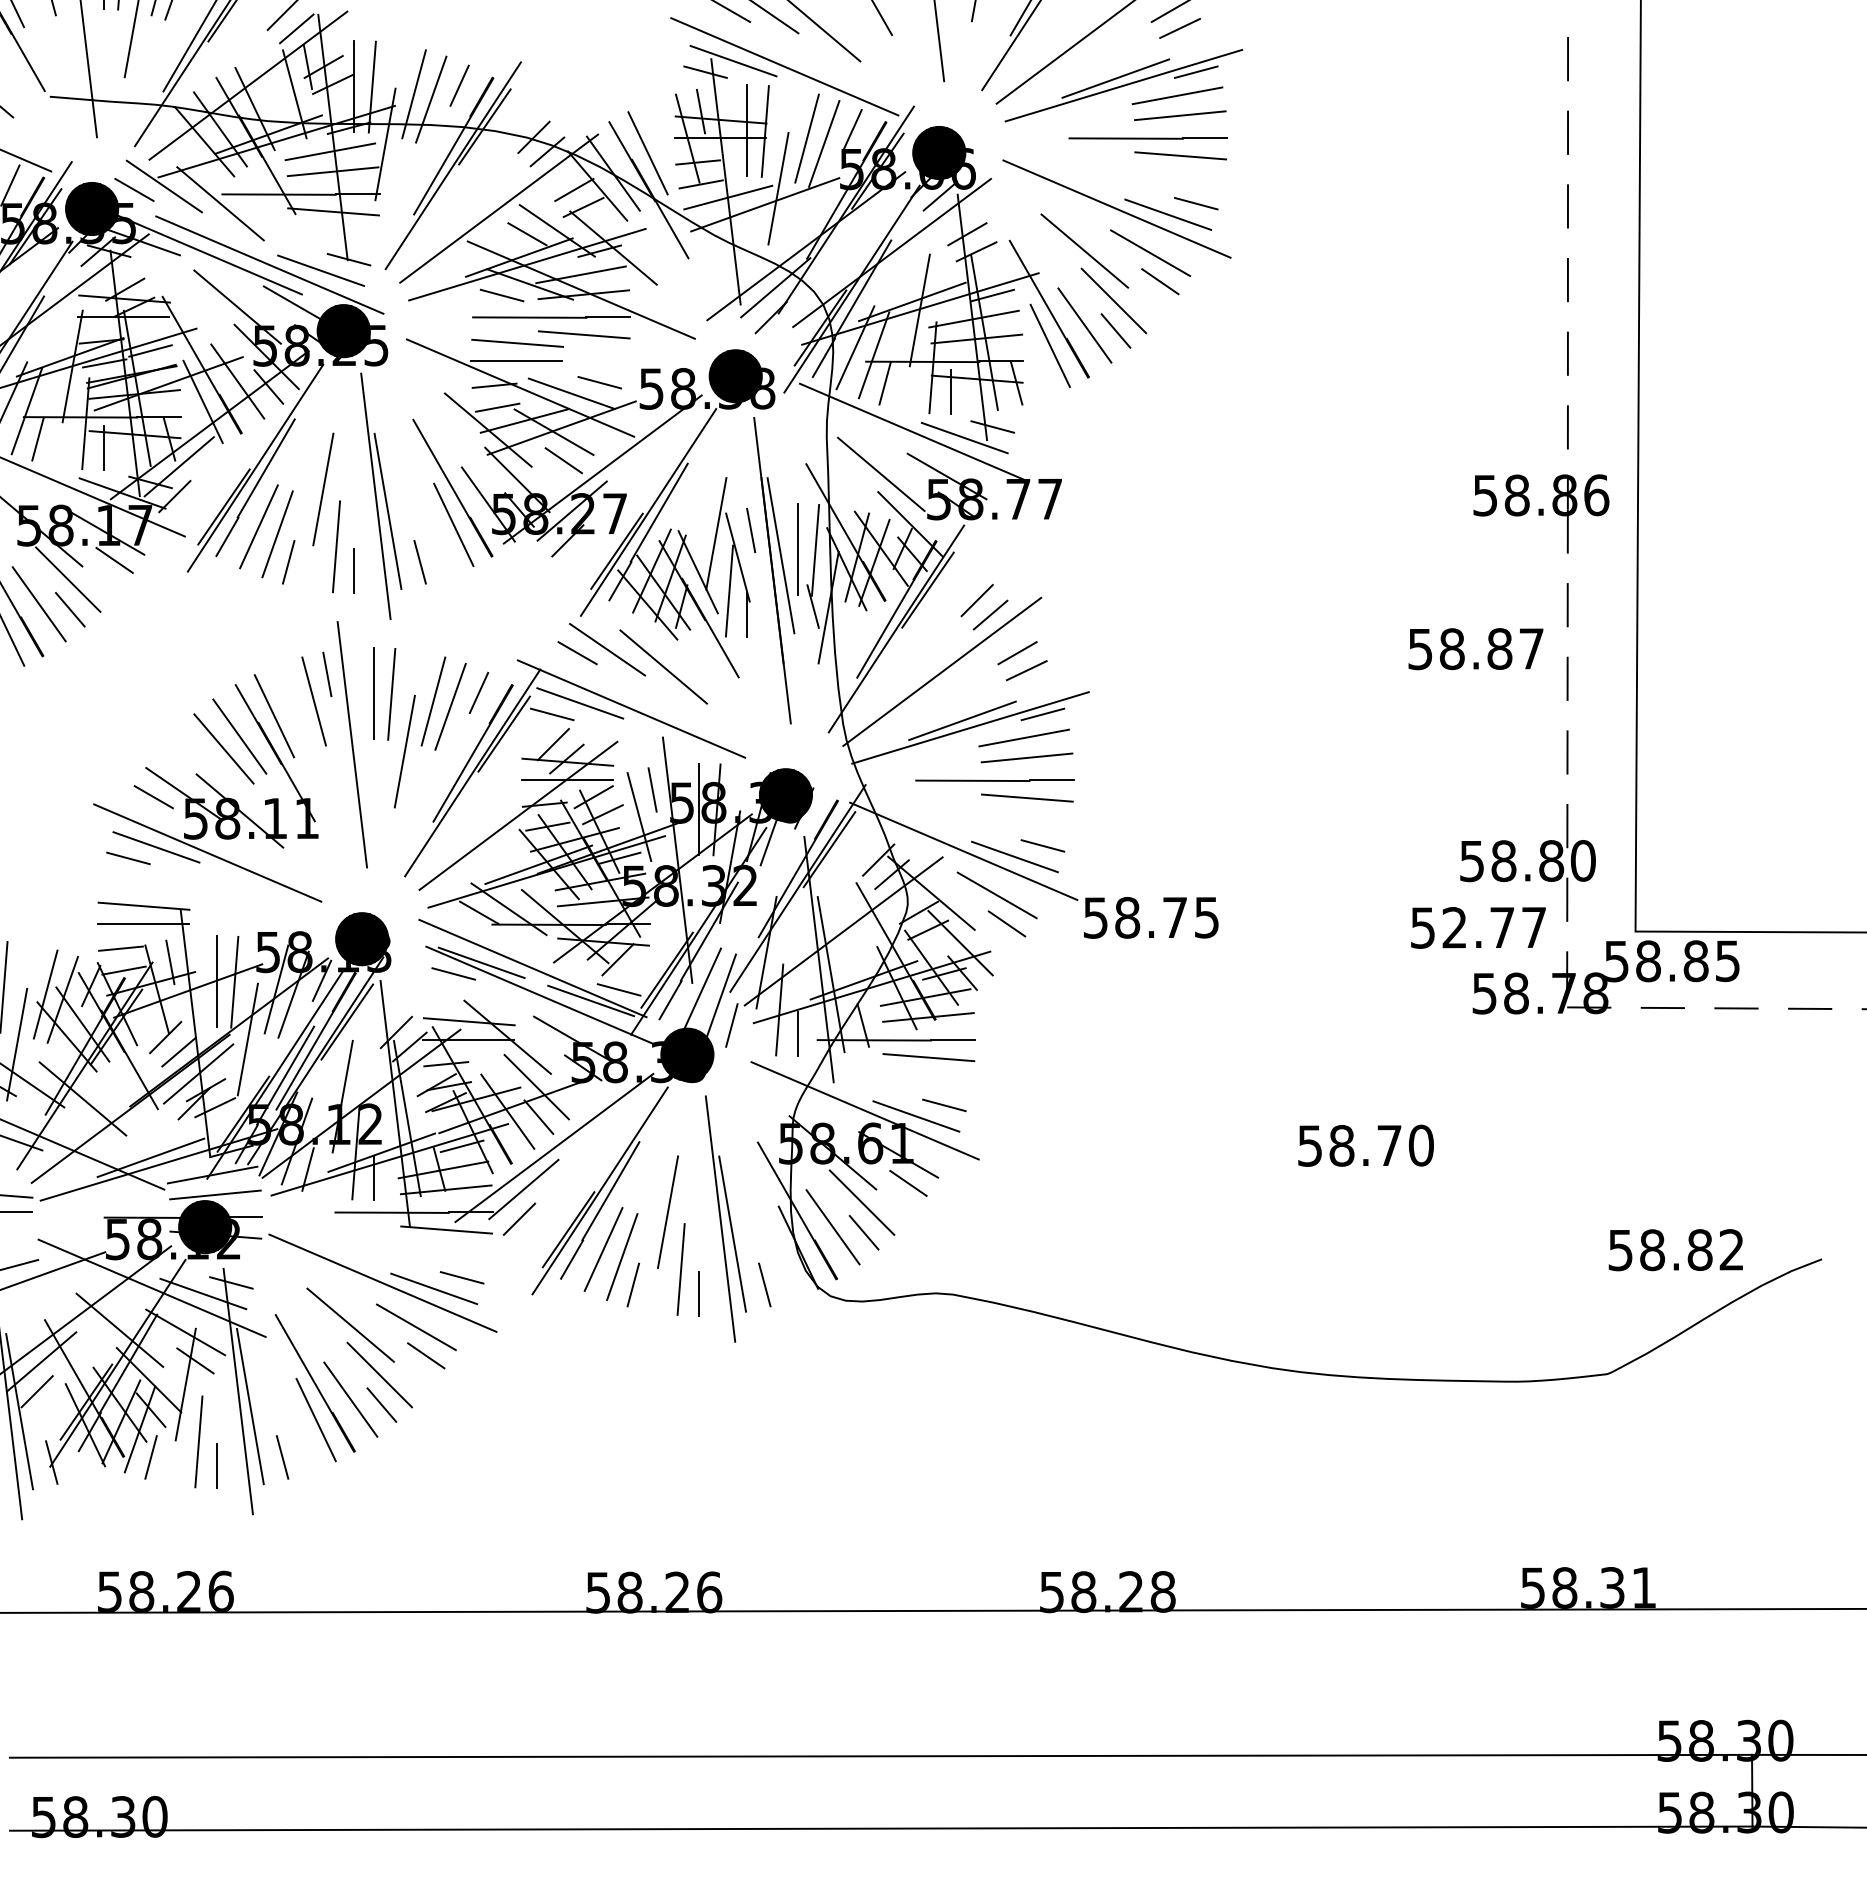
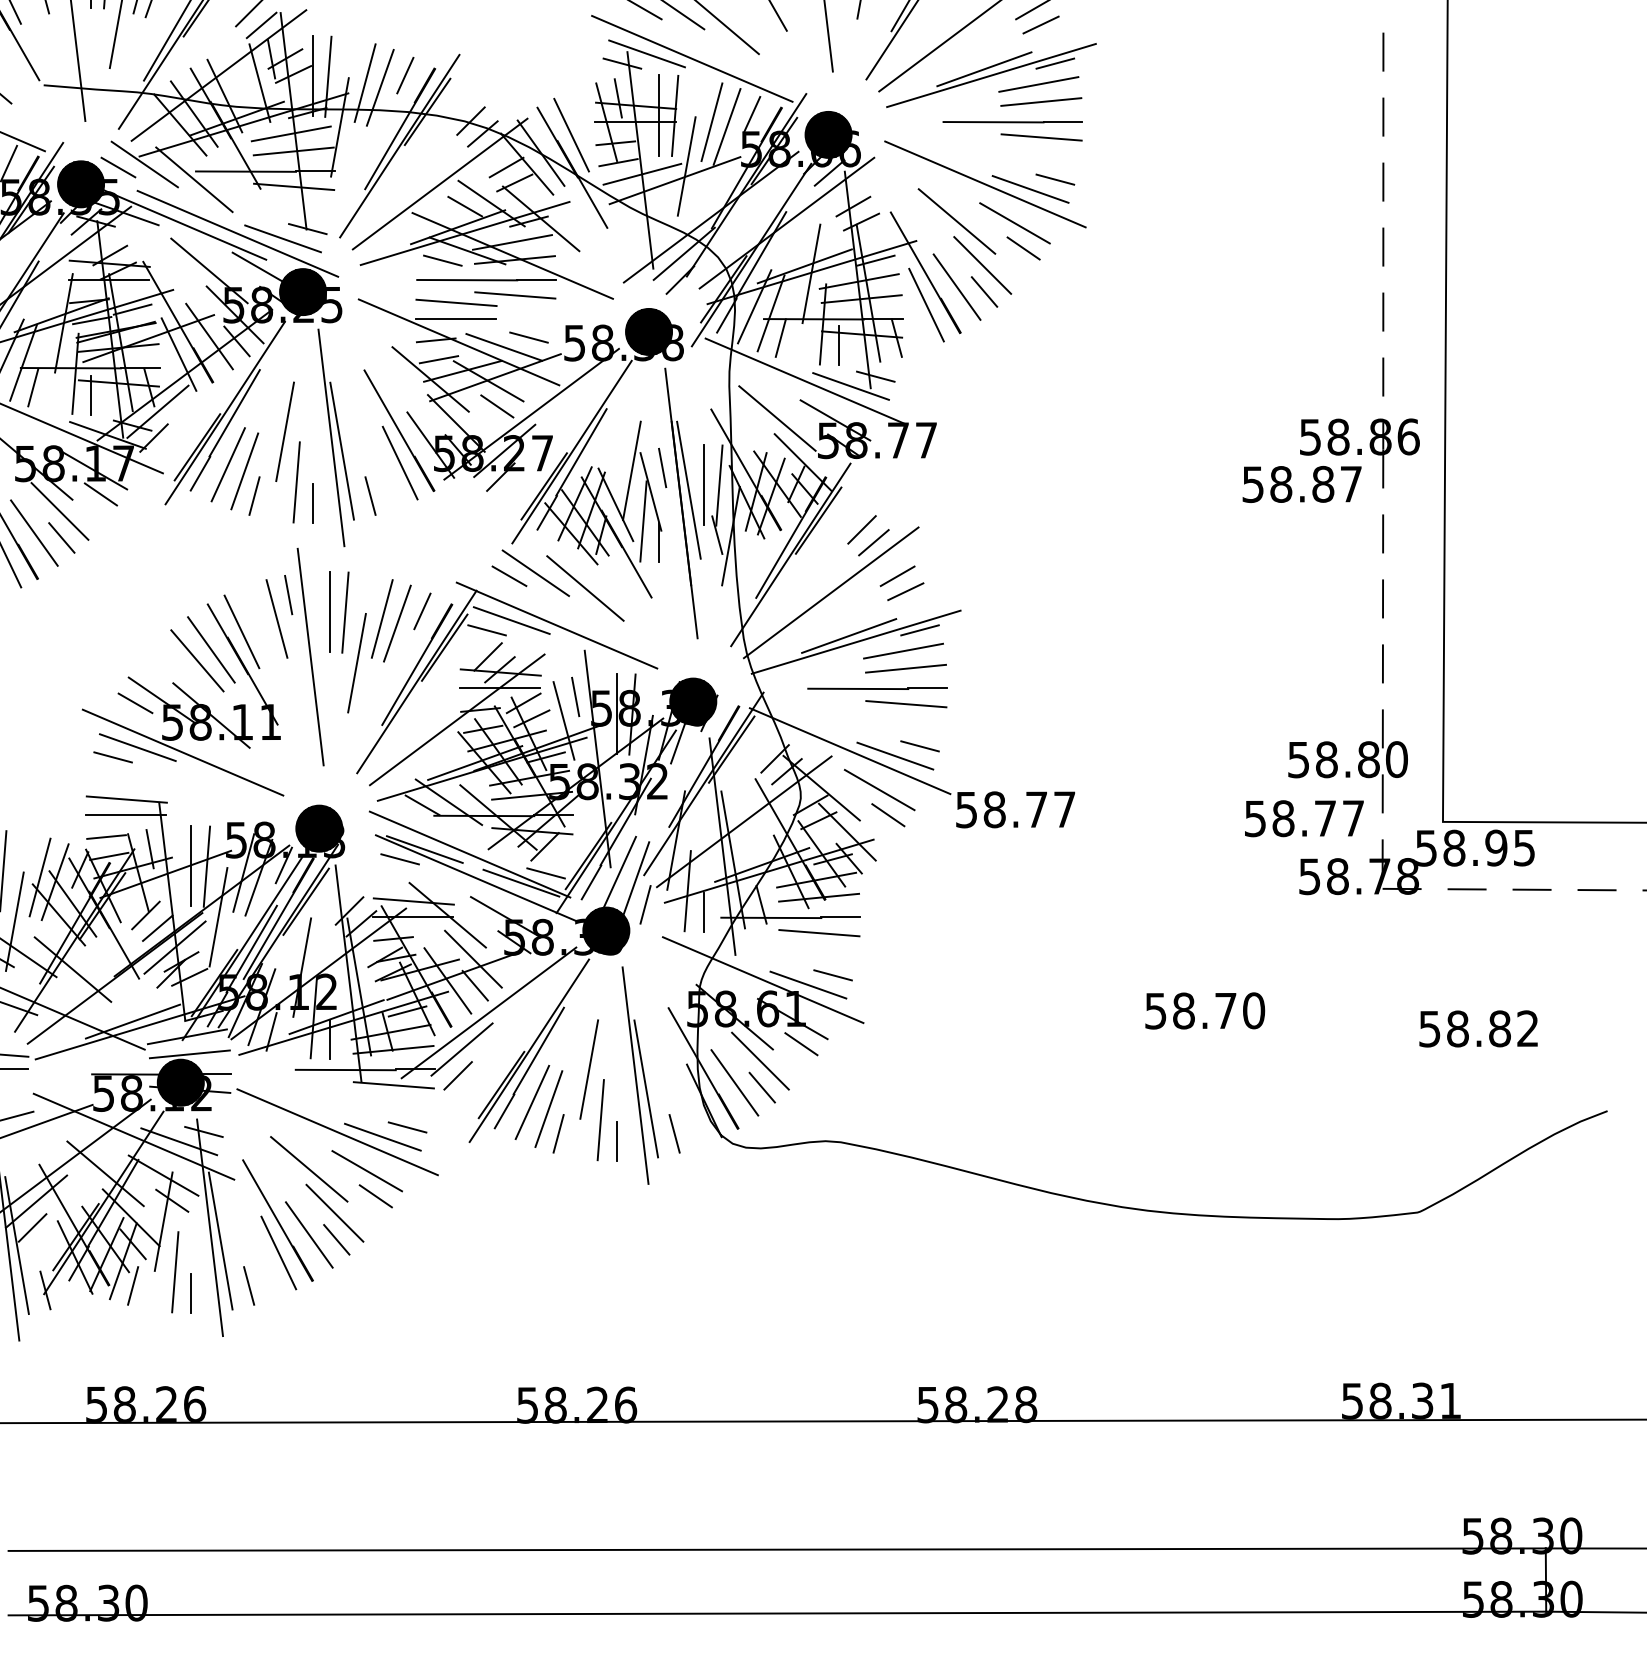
text: (1475, 649) -> (1301, 484), moved
text: (1206, 917) -> (1064, 809), 58.75 -> 58.77
text: (1454, 927) -> (1283, 818), 52.77 -> 58.77
text: (1695, 961) -> (1495, 848), 58.85 -> 58.95
text: (1675, 1250) -> (1478, 1029), moved

